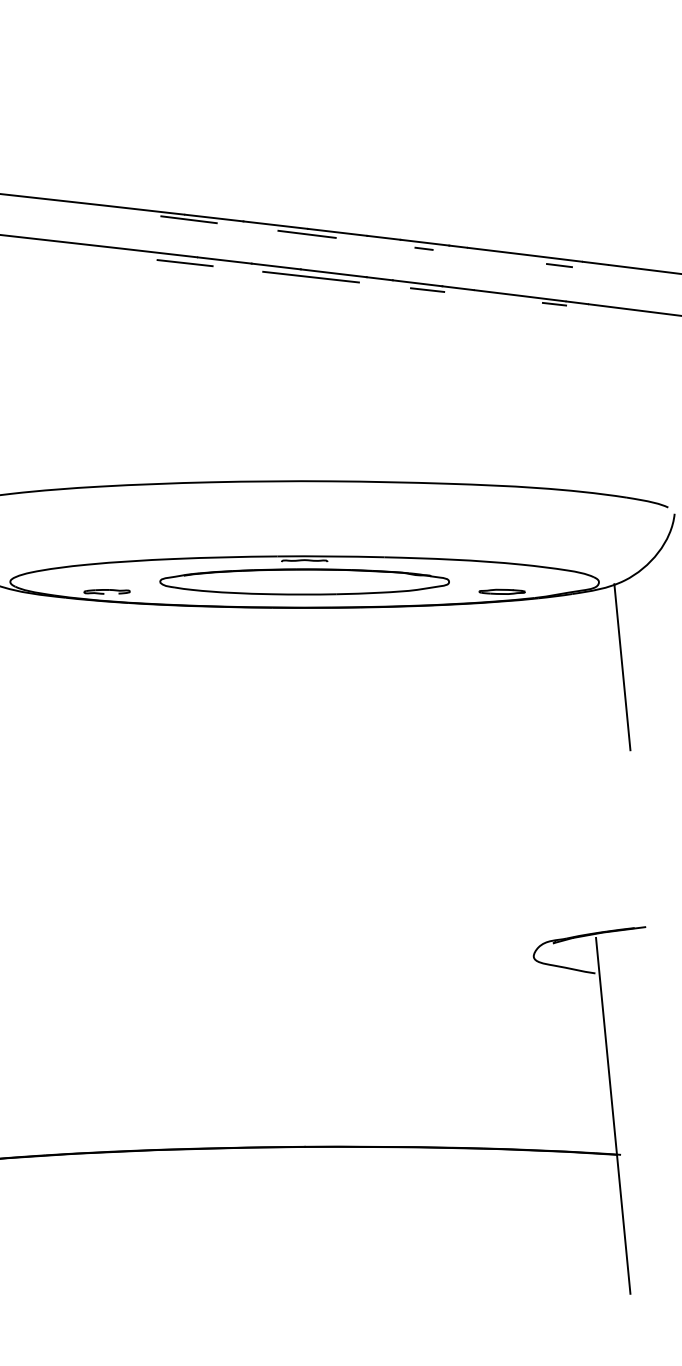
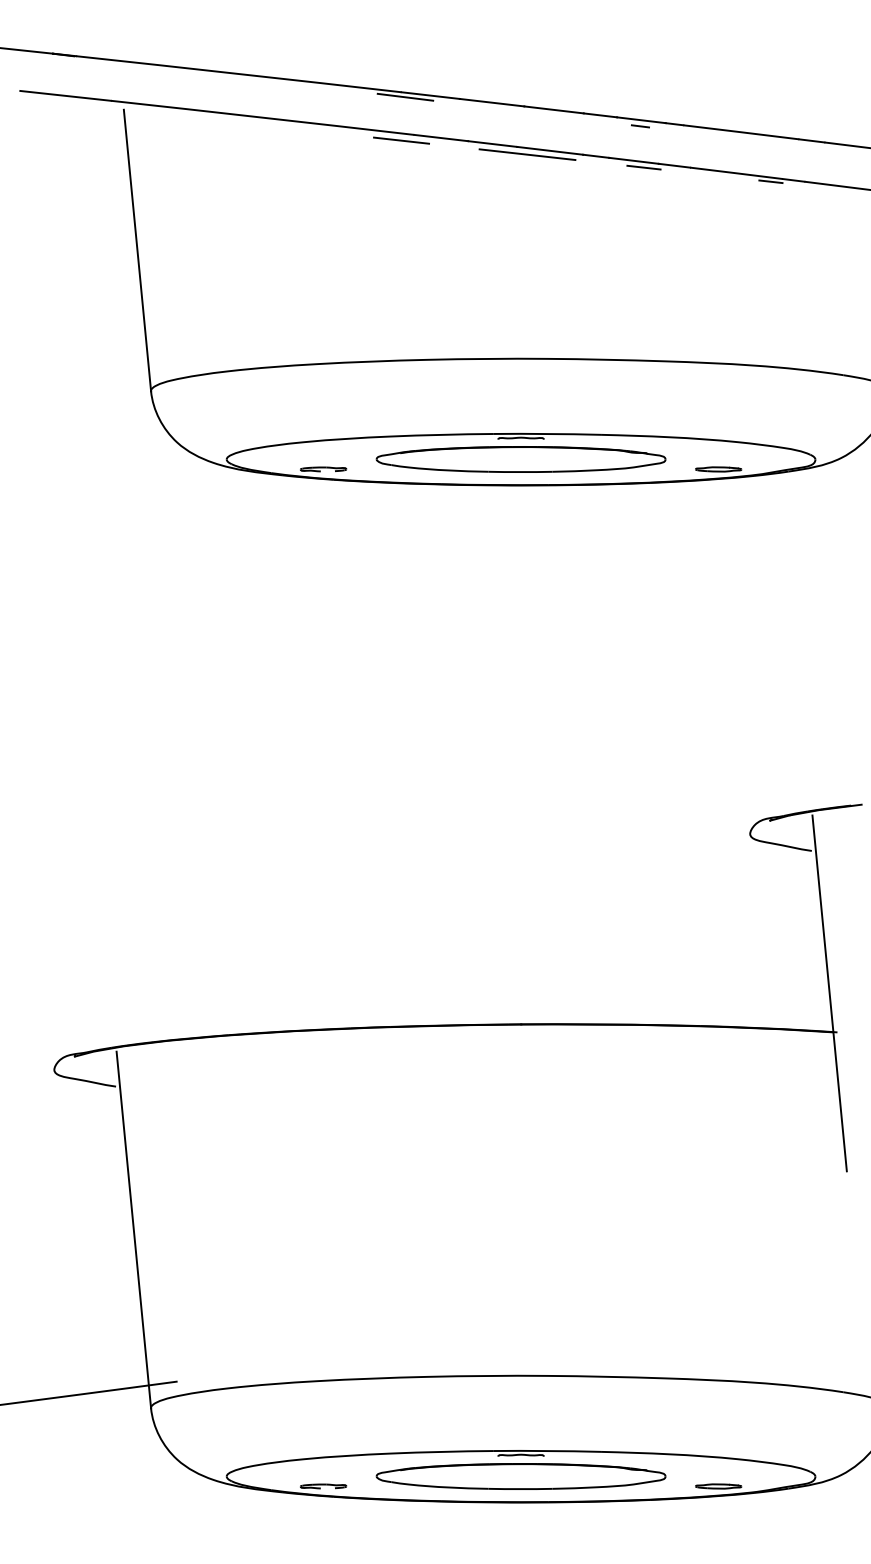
line: (307, 233) -> (523, 111), removed
line: (559, 264) -> (775, 142), removed
line: (622, 666) -> (838, 544), removed

